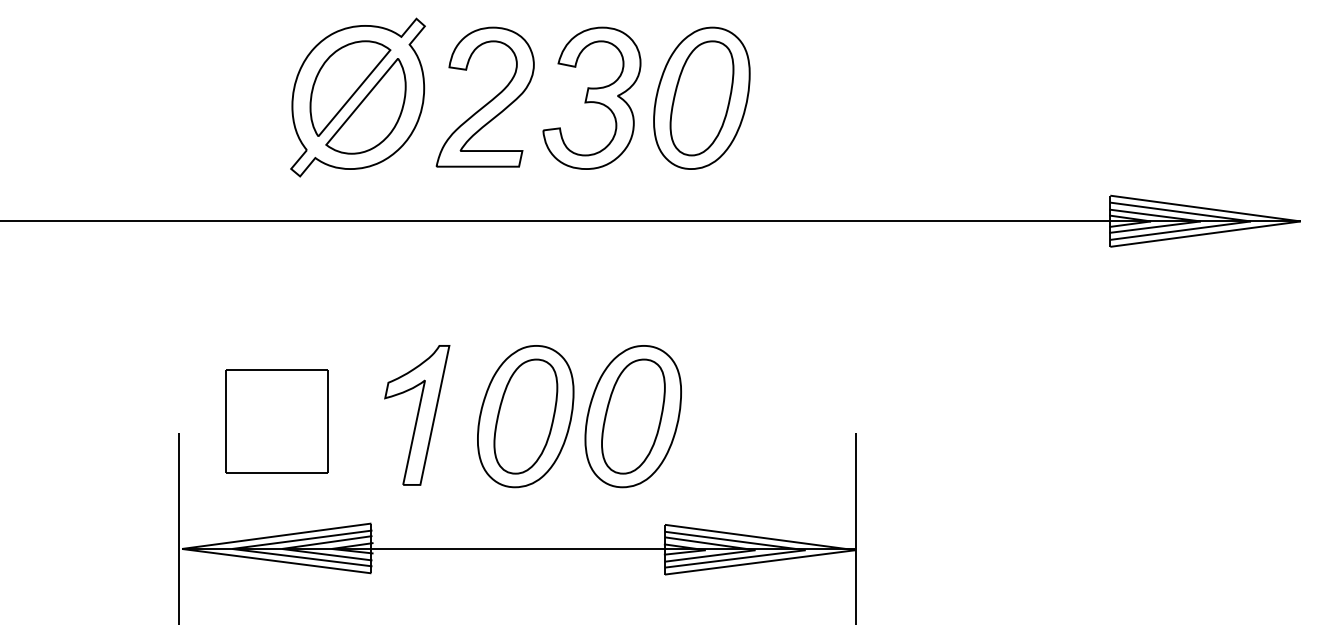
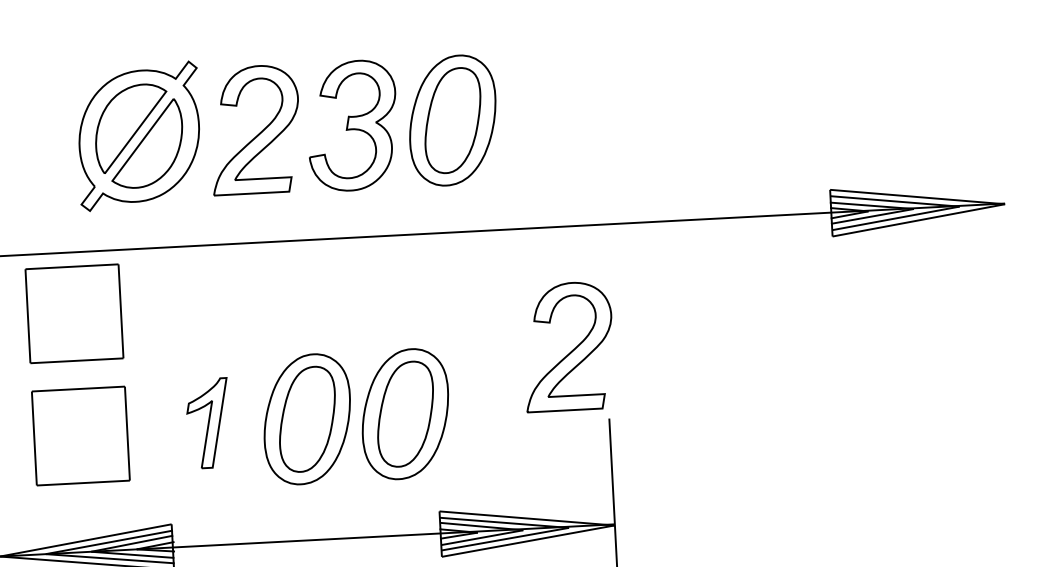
part: (276, 287) -> (73, 313), added
part: (818, 356) -> (571, 350), added
part: (417, 415) -> (208, 423), size x0.7

